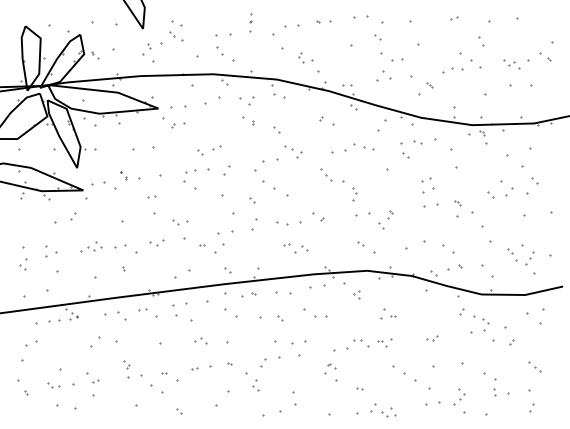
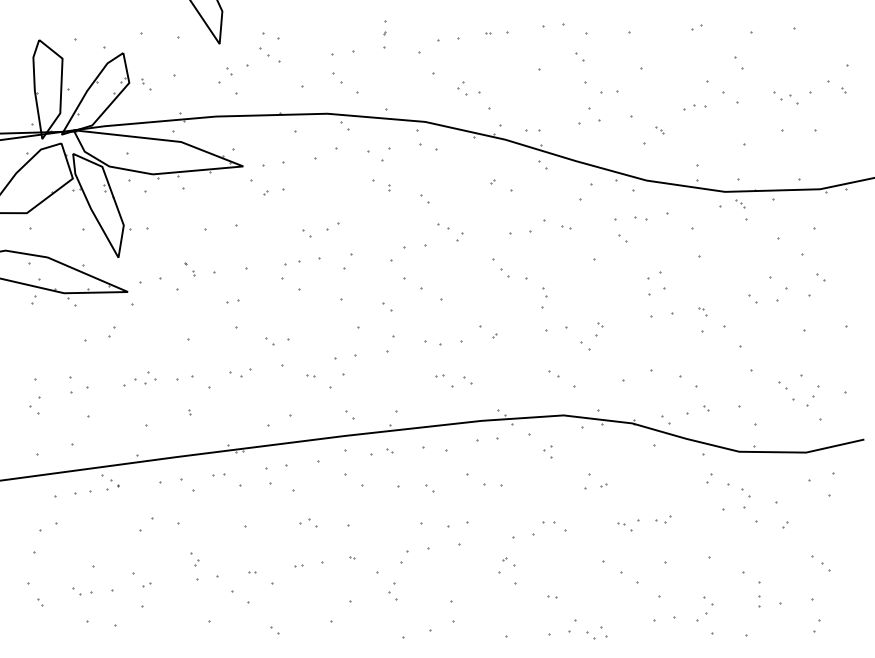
part: (452, 69) -> (694, 106), size x0.71
part: (369, 148) -> (567, 227), size x0.62
part: (384, 342) -> (628, 525), moved

